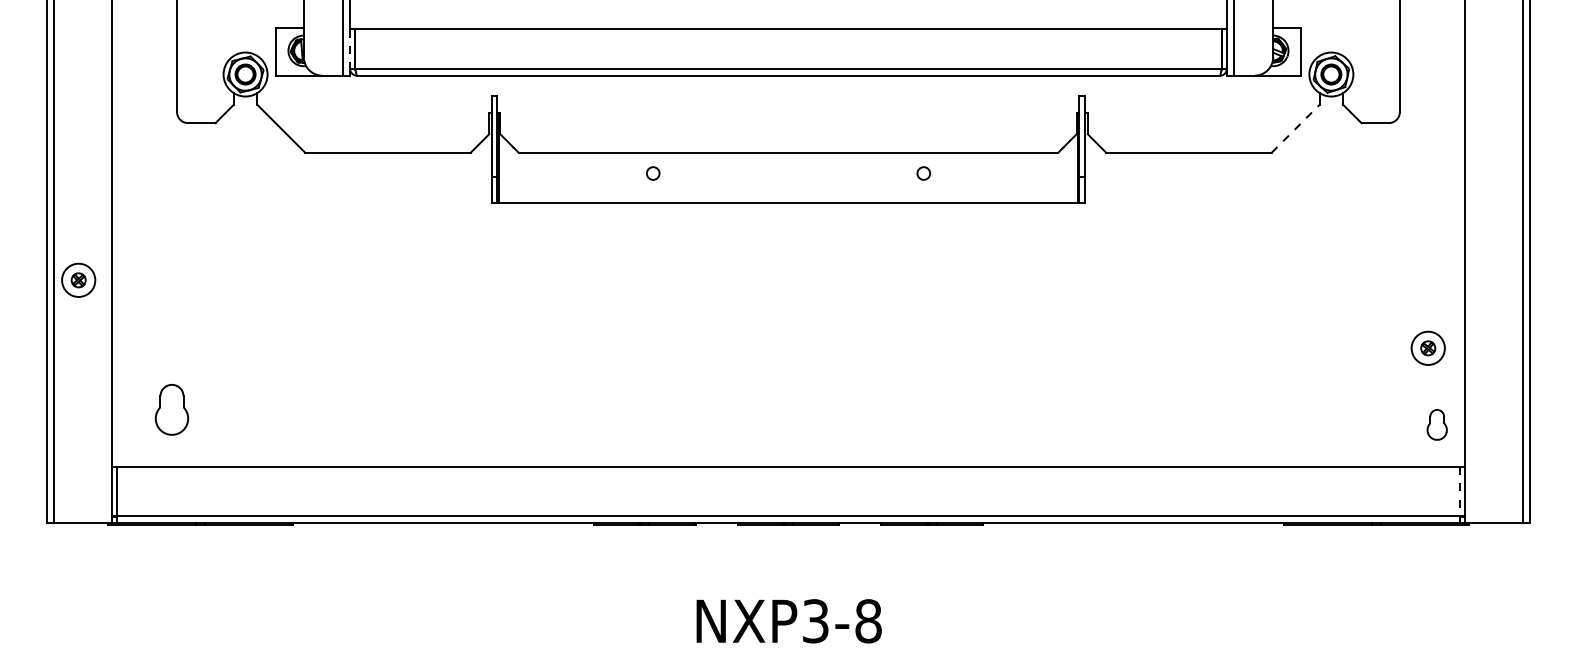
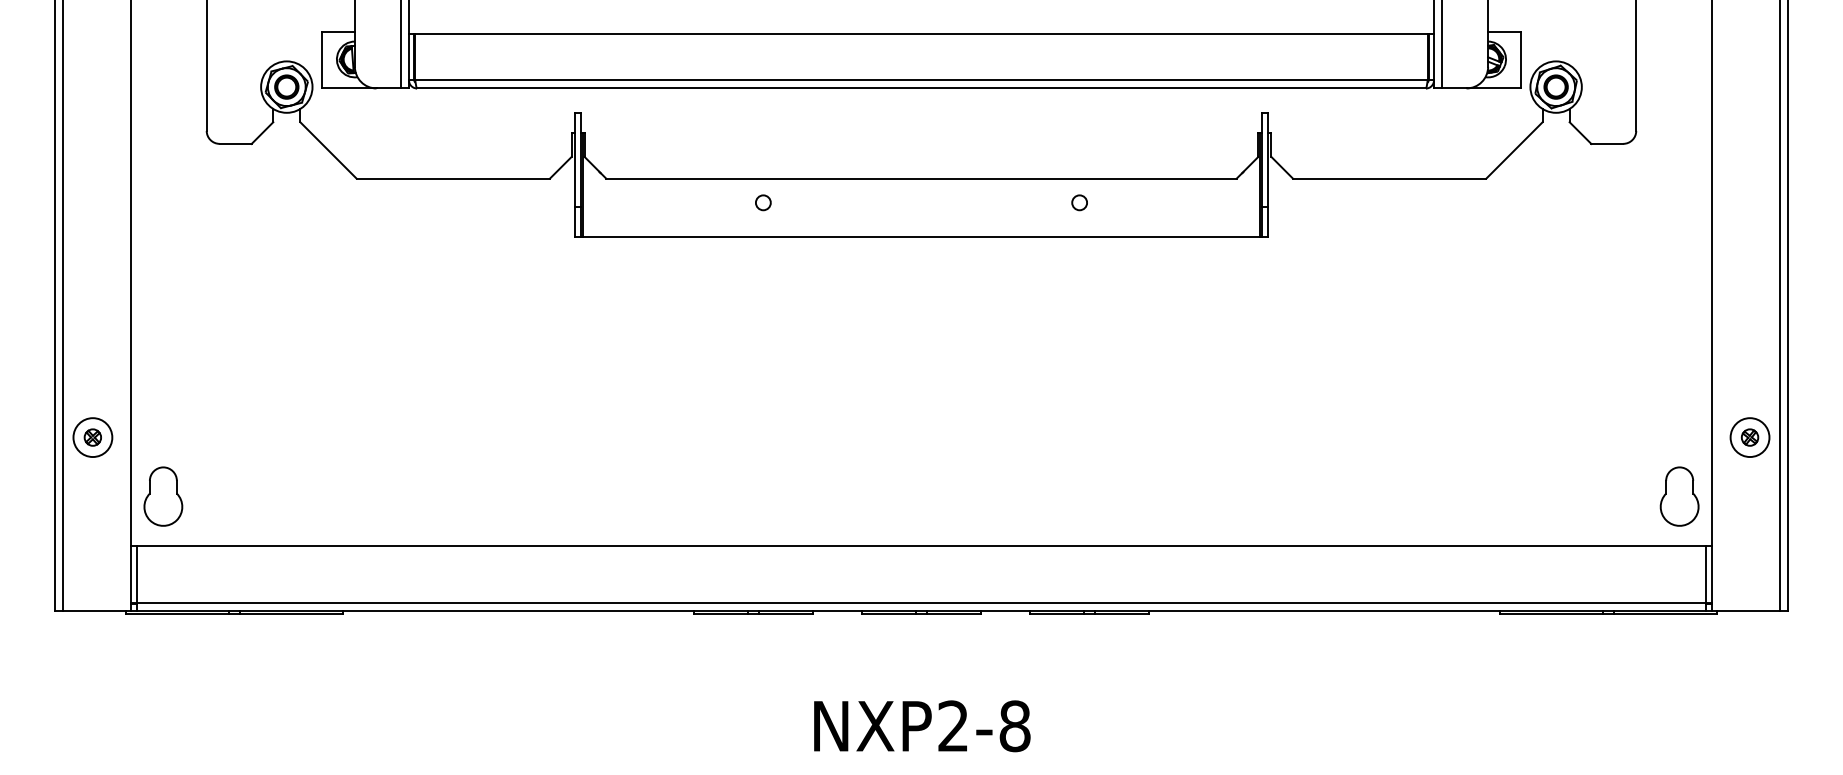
line: (350, 49) -> (409, 57), dashed -> solid
line: (1296, 128) -> (1515, 150), dashed -> solid
part: (78, 279) -> (92, 436), moved
part: (1427, 347) -> (1749, 436), moved
part: (171, 409) -> (162, 496), moved
part: (1437, 424) -> (1680, 496), size x1.67
line: (1459, 491) -> (1705, 574), dashed -> solid
text: (815, 621) -> (953, 726), NXP3-8 -> NXP2-8

